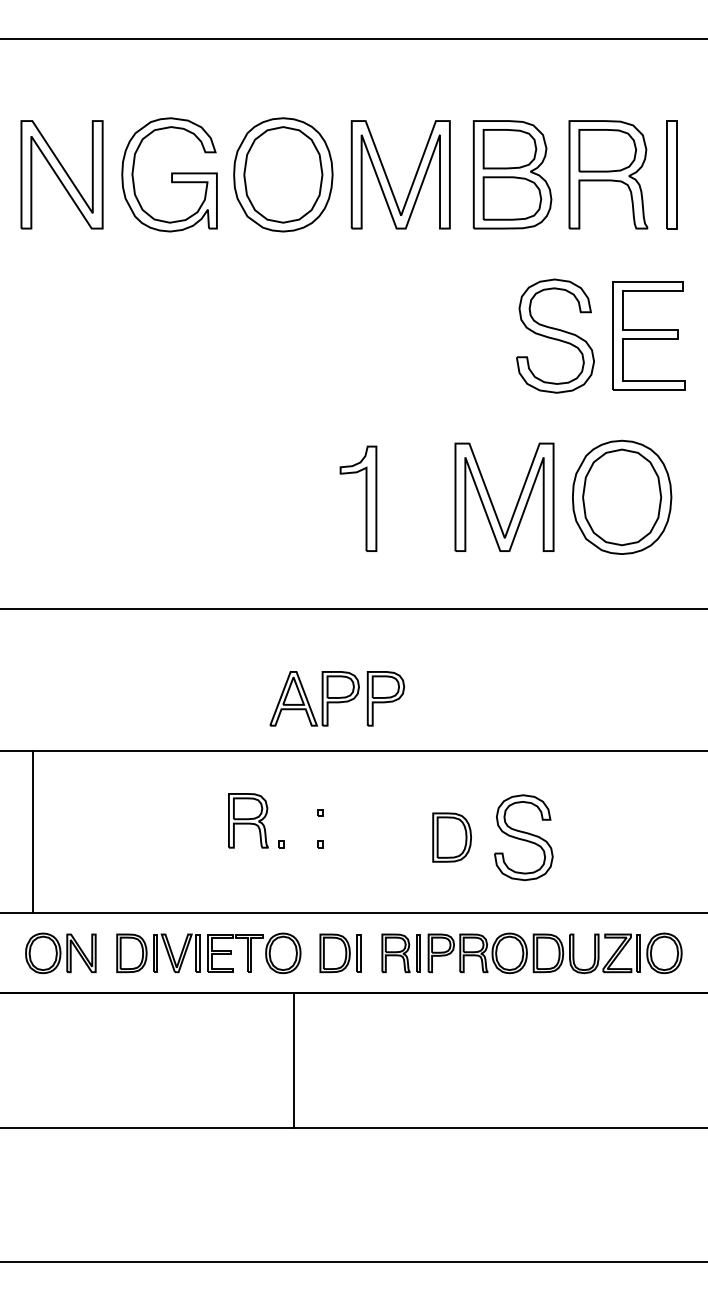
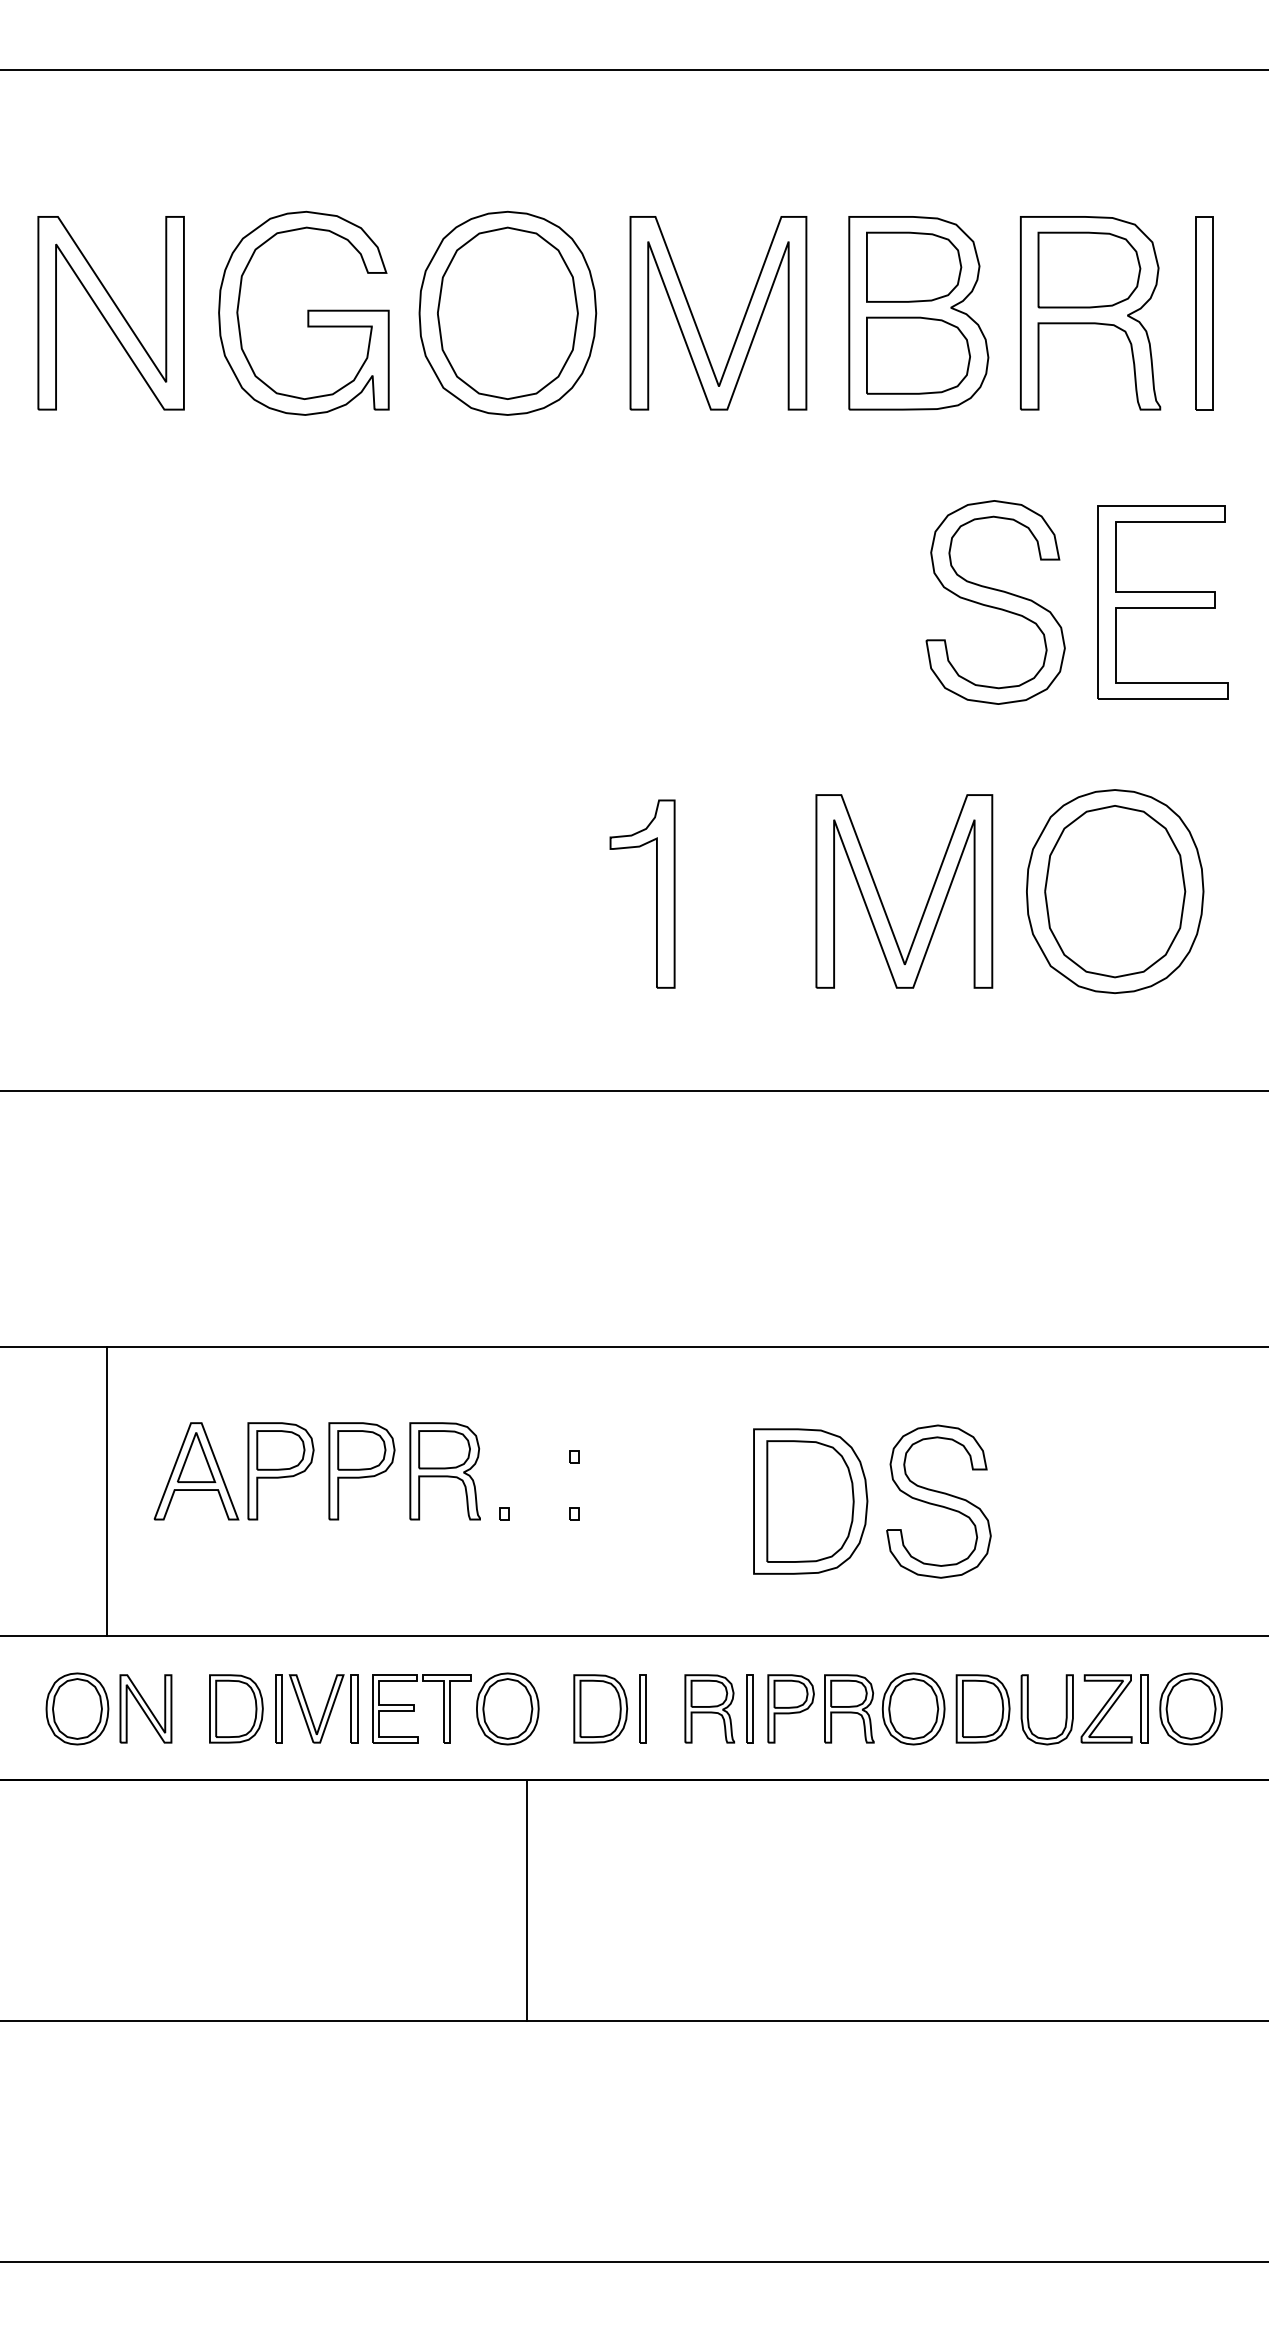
part: (336, 698) -> (273, 1470), moved
line: (32, 831) -> (106, 1490), moved
part: (451, 837) -> (809, 1501), size x1.67

